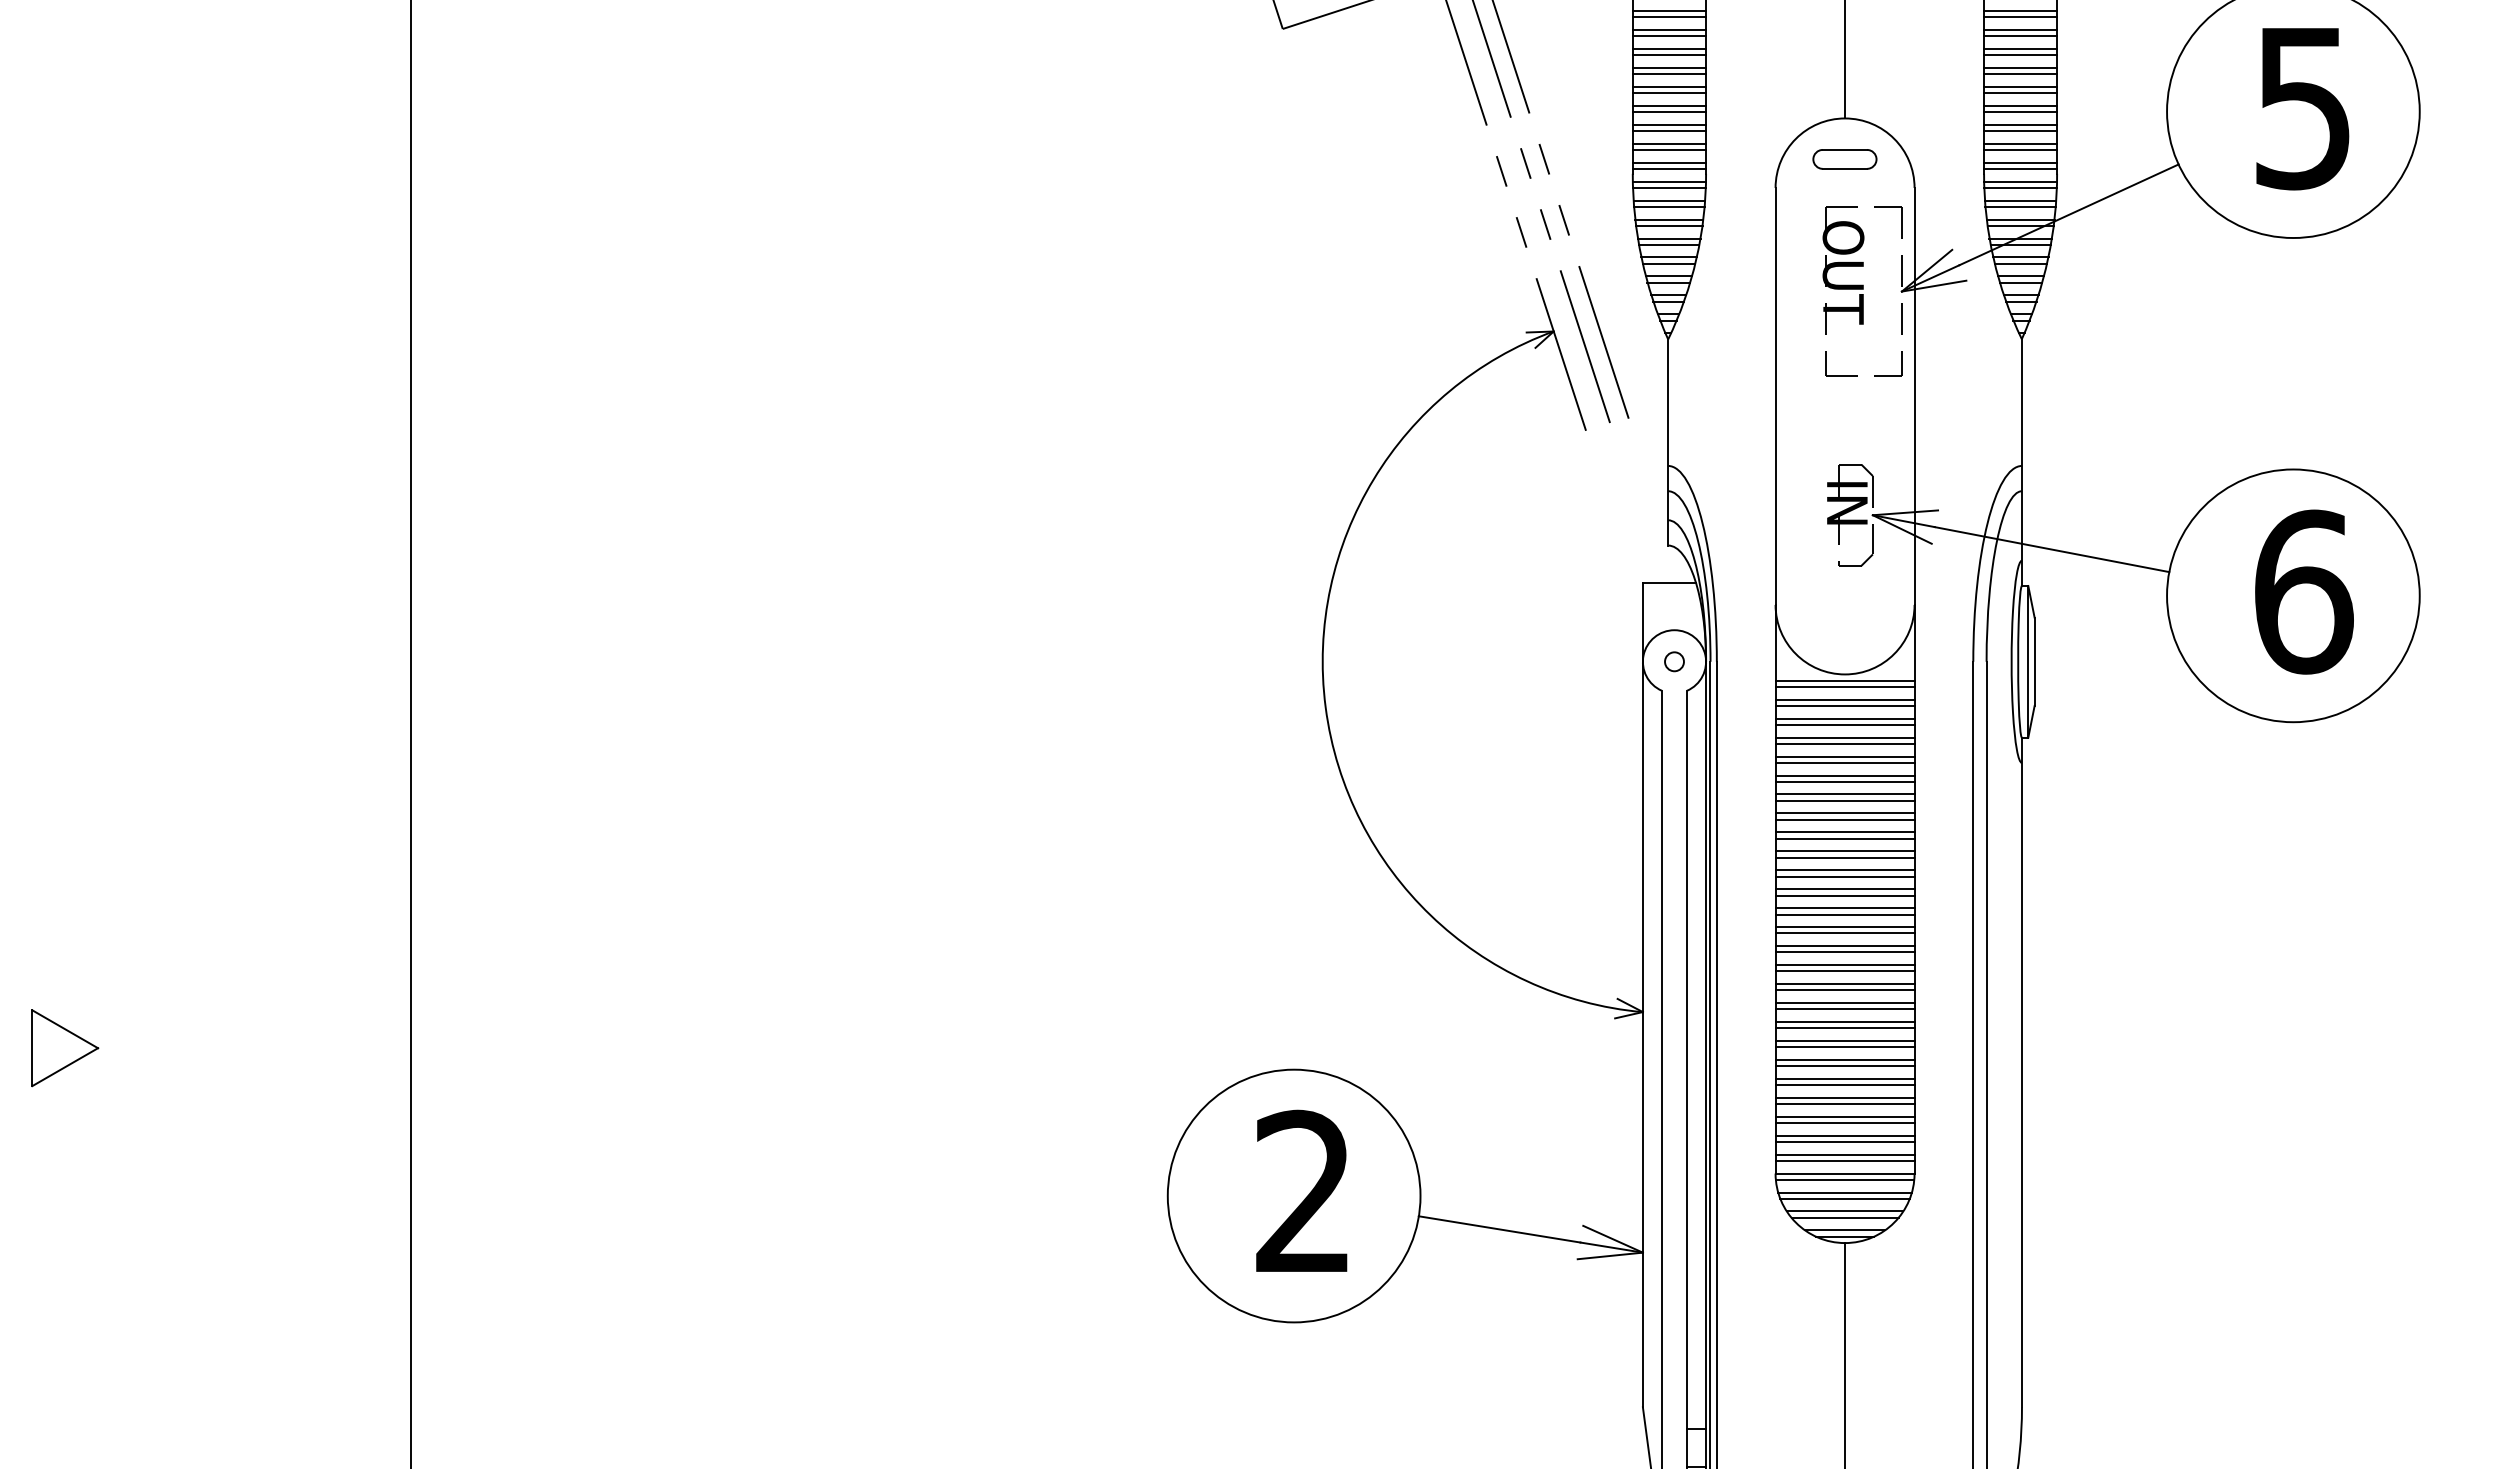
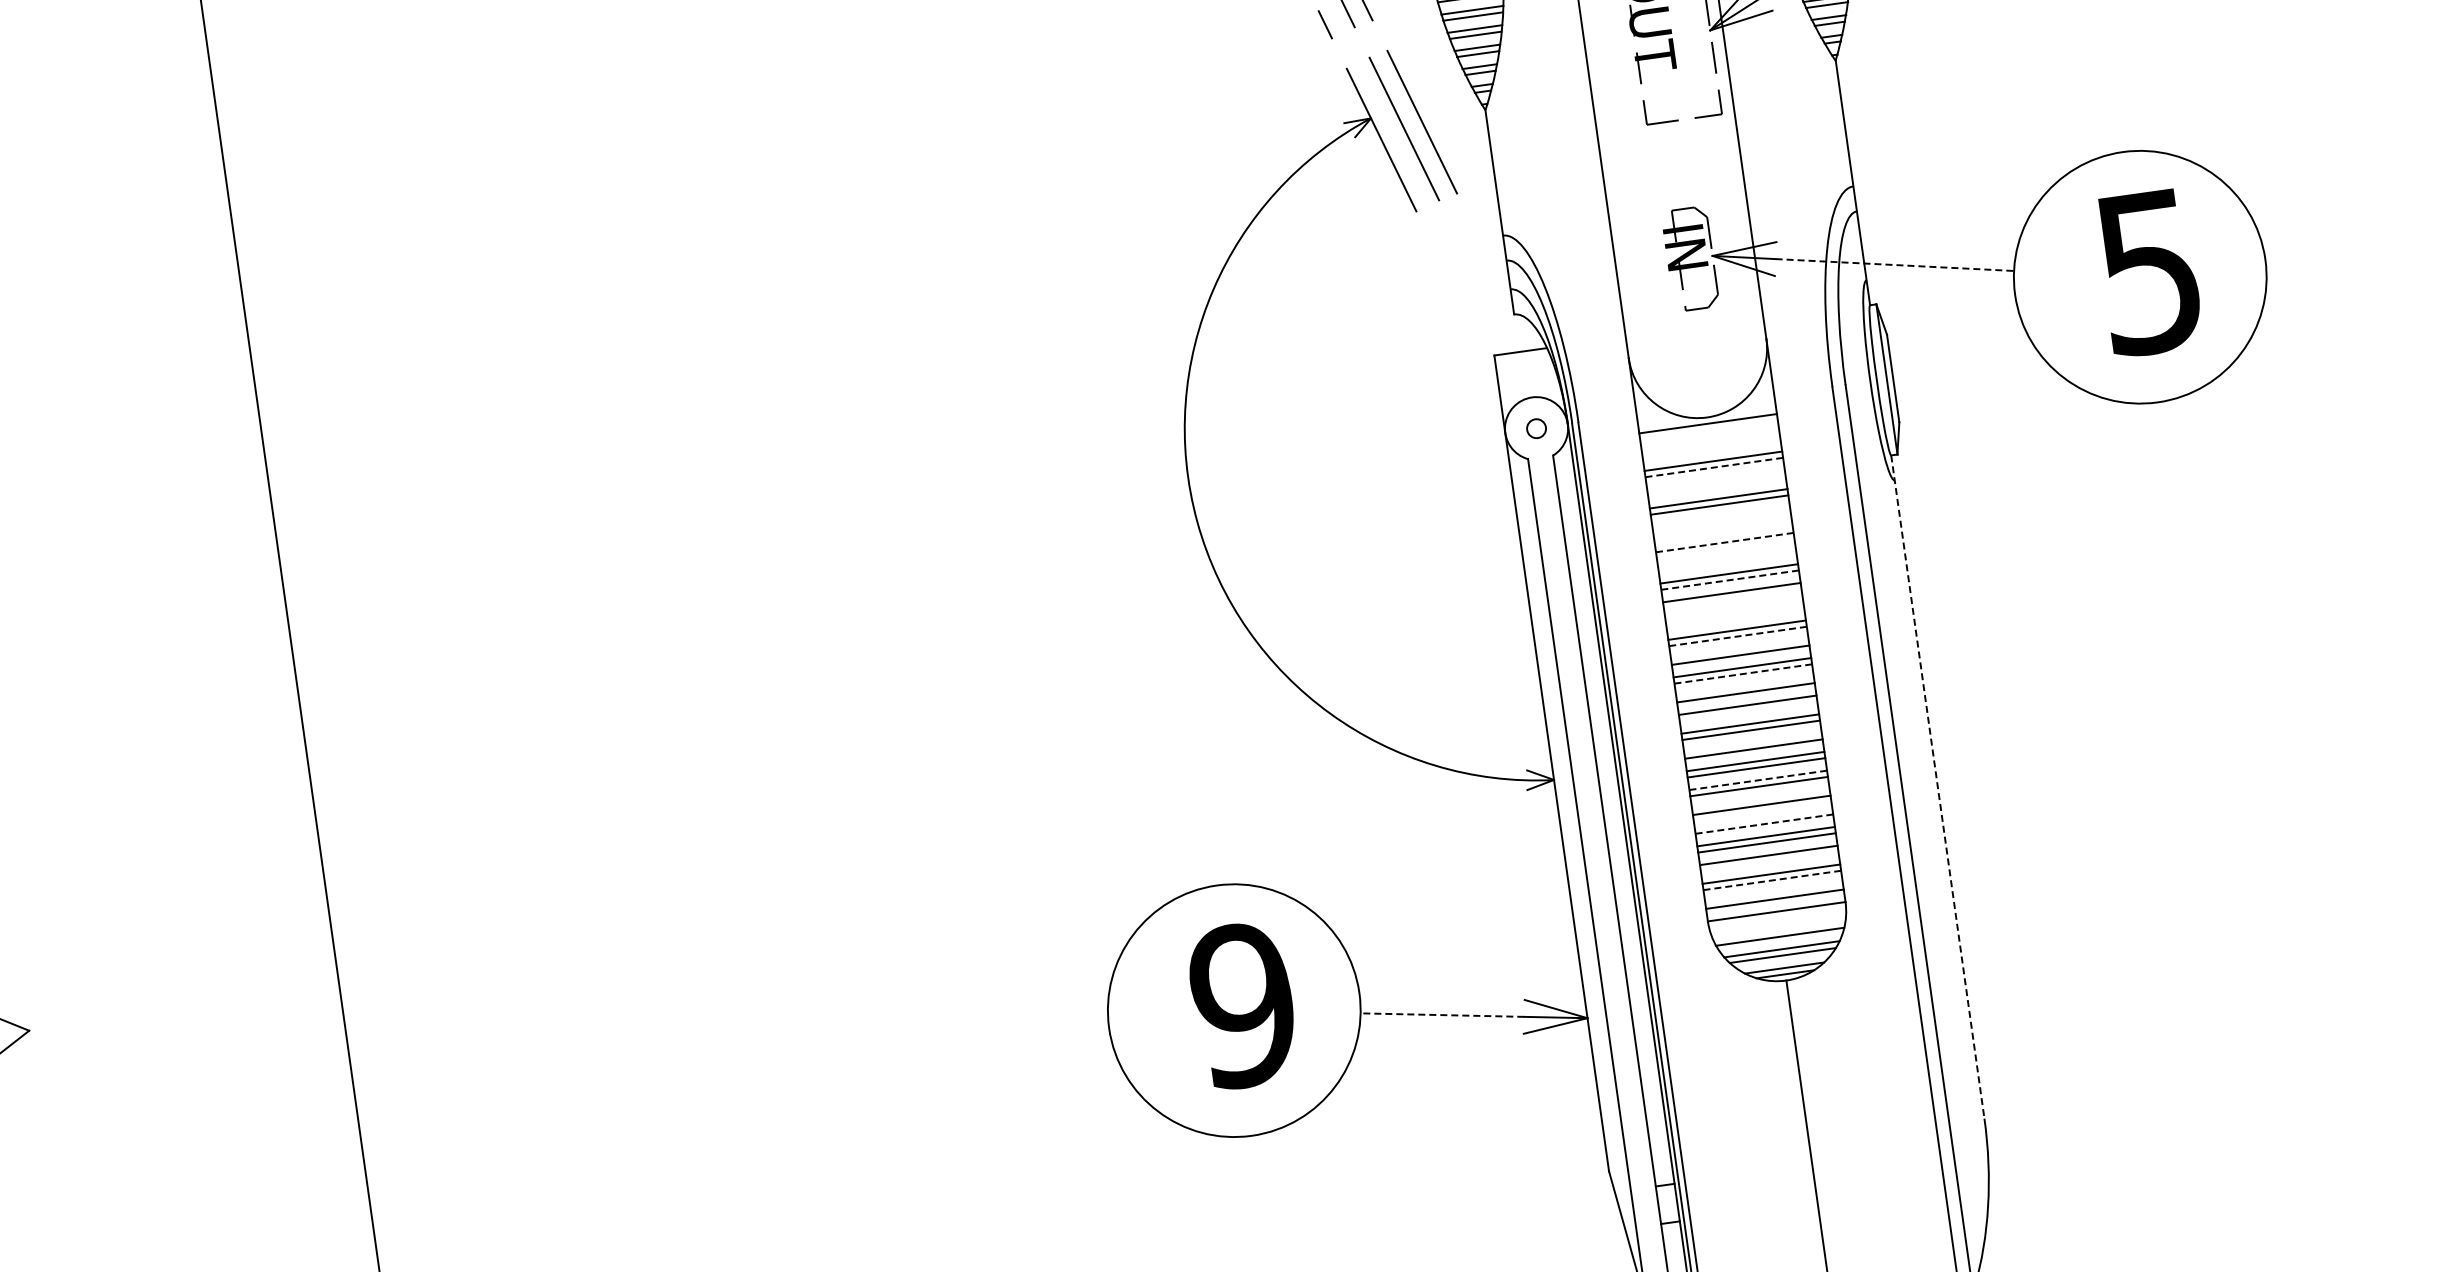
line: (2052, 549) -> (1895, 264), solid -> dashed
text: (2304, 591) -> (2150, 271), 6 -> 5
line: (1844, 687) -> (1708, 430), removed
line: (1844, 699) -> (1710, 442), removed
line: (1844, 706) -> (1711, 449), removed
line: (1844, 724) -> (1713, 467), solid -> dashed
line: (1844, 737) -> (1715, 479), removed
line: (1844, 743) -> (1716, 485), removed
line: (1844, 775) -> (1720, 517), removed
line: (1844, 781) -> (1721, 523), removed
line: (1844, 794) -> (1723, 536), removed
line: (1844, 800) -> (1724, 542), solid -> dashed
line: (1844, 813) -> (1726, 555), removed
line: (1844, 819) -> (1726, 561), removed
line: (1844, 838) -> (1729, 580), solid -> dashed
line: (1844, 857) -> (1732, 598), removed
line: (1844, 870) -> (1733, 611), removed
line: (1844, 876) -> (1734, 617), removed
line: (1844, 895) -> (1737, 636), solid -> dashed
line: (1844, 908) -> (1739, 649), removed
line: (1844, 933) -> (1742, 674), solid -> dashed
line: (1844, 946) -> (1744, 686), removed
line: (1844, 971) -> (1748, 711), removed
line: (1844, 1002) -> (1752, 742), removed
line: (1844, 1040) -> (1757, 780), solid -> dashed
line: (1844, 1059) -> (1760, 798), removed
line: (2021, 1072) -> (1937, 787), solid -> dashed
line: (1844, 1078) -> (1762, 817), removed
line: (1844, 1085) -> (1763, 824), solid -> dashed
line: (1844, 1123) -> (1769, 862), removed
line: (1844, 1141) -> (1771, 880), solid -> dashed
line: (1844, 1154) -> (1773, 892), removed
line: (1844, 1179) -> (1776, 917), removed
text: (1303, 1191) -> (1242, 1004), 2 -> 9
line: (1844, 1192) -> (1778, 930), removed
line: (1499, 1229) -> (1442, 1015), solid -> dashed

